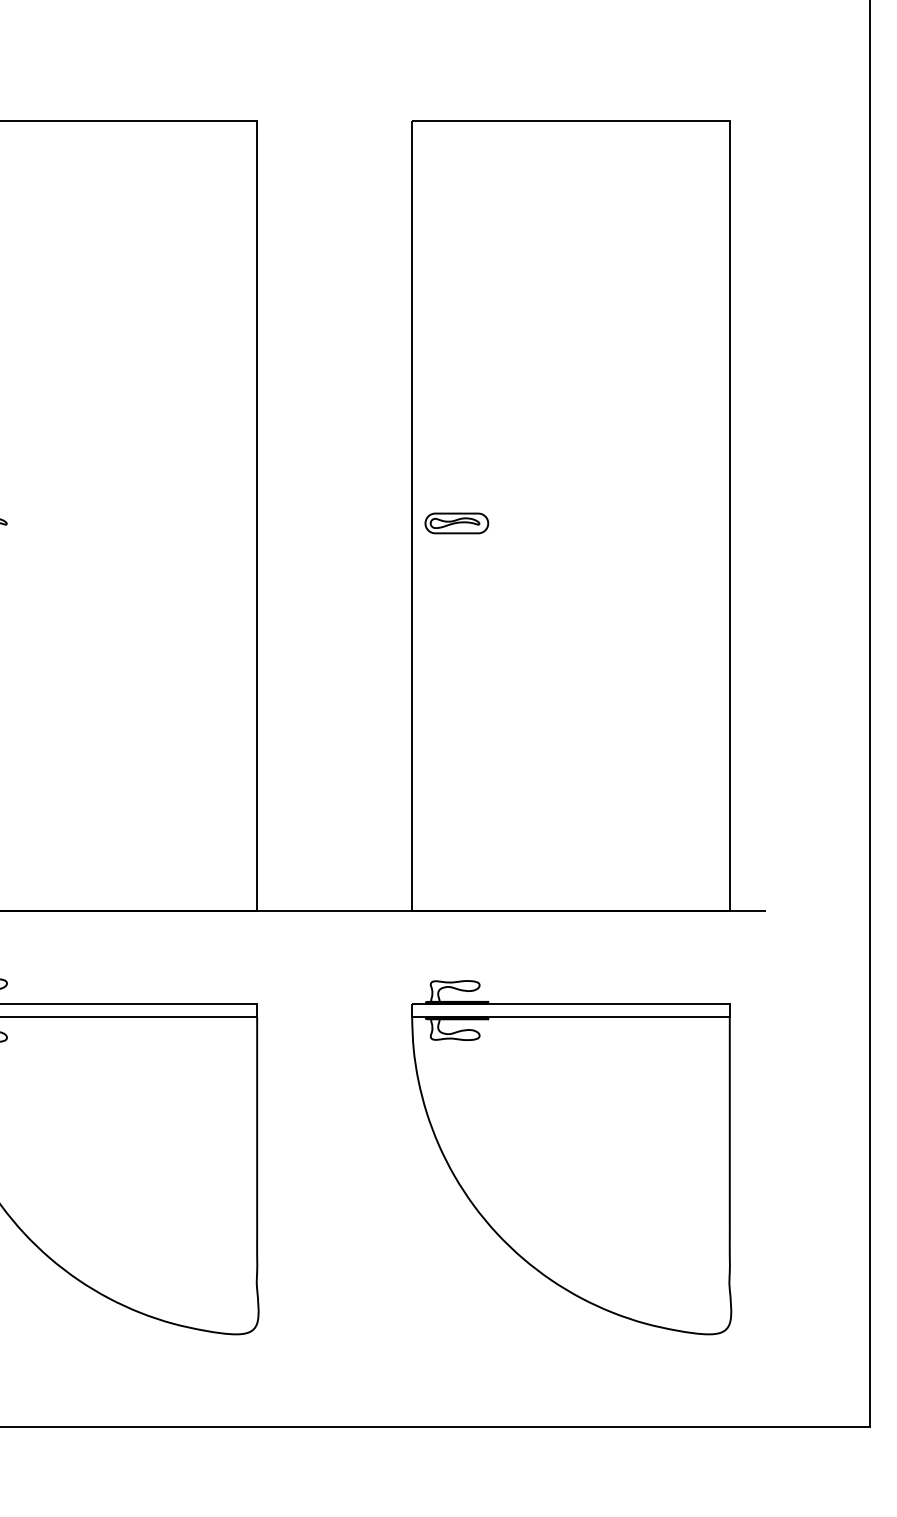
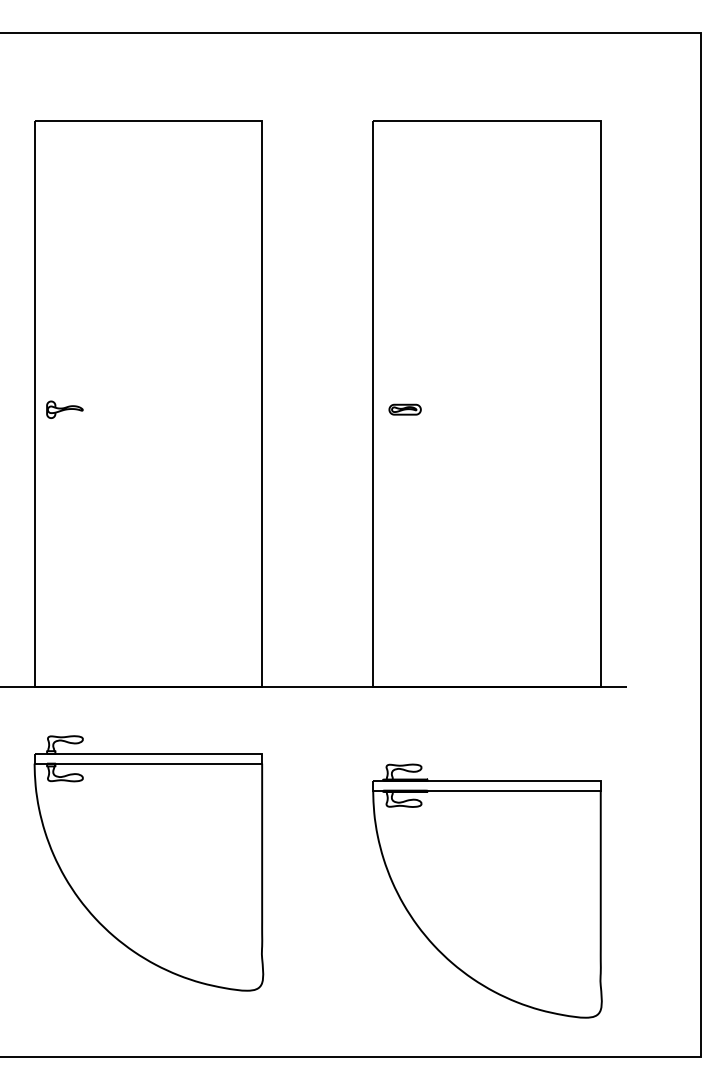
part: (455, 523) -> (404, 409), size x0.7
part: (571, 1156) -> (487, 890), moved

